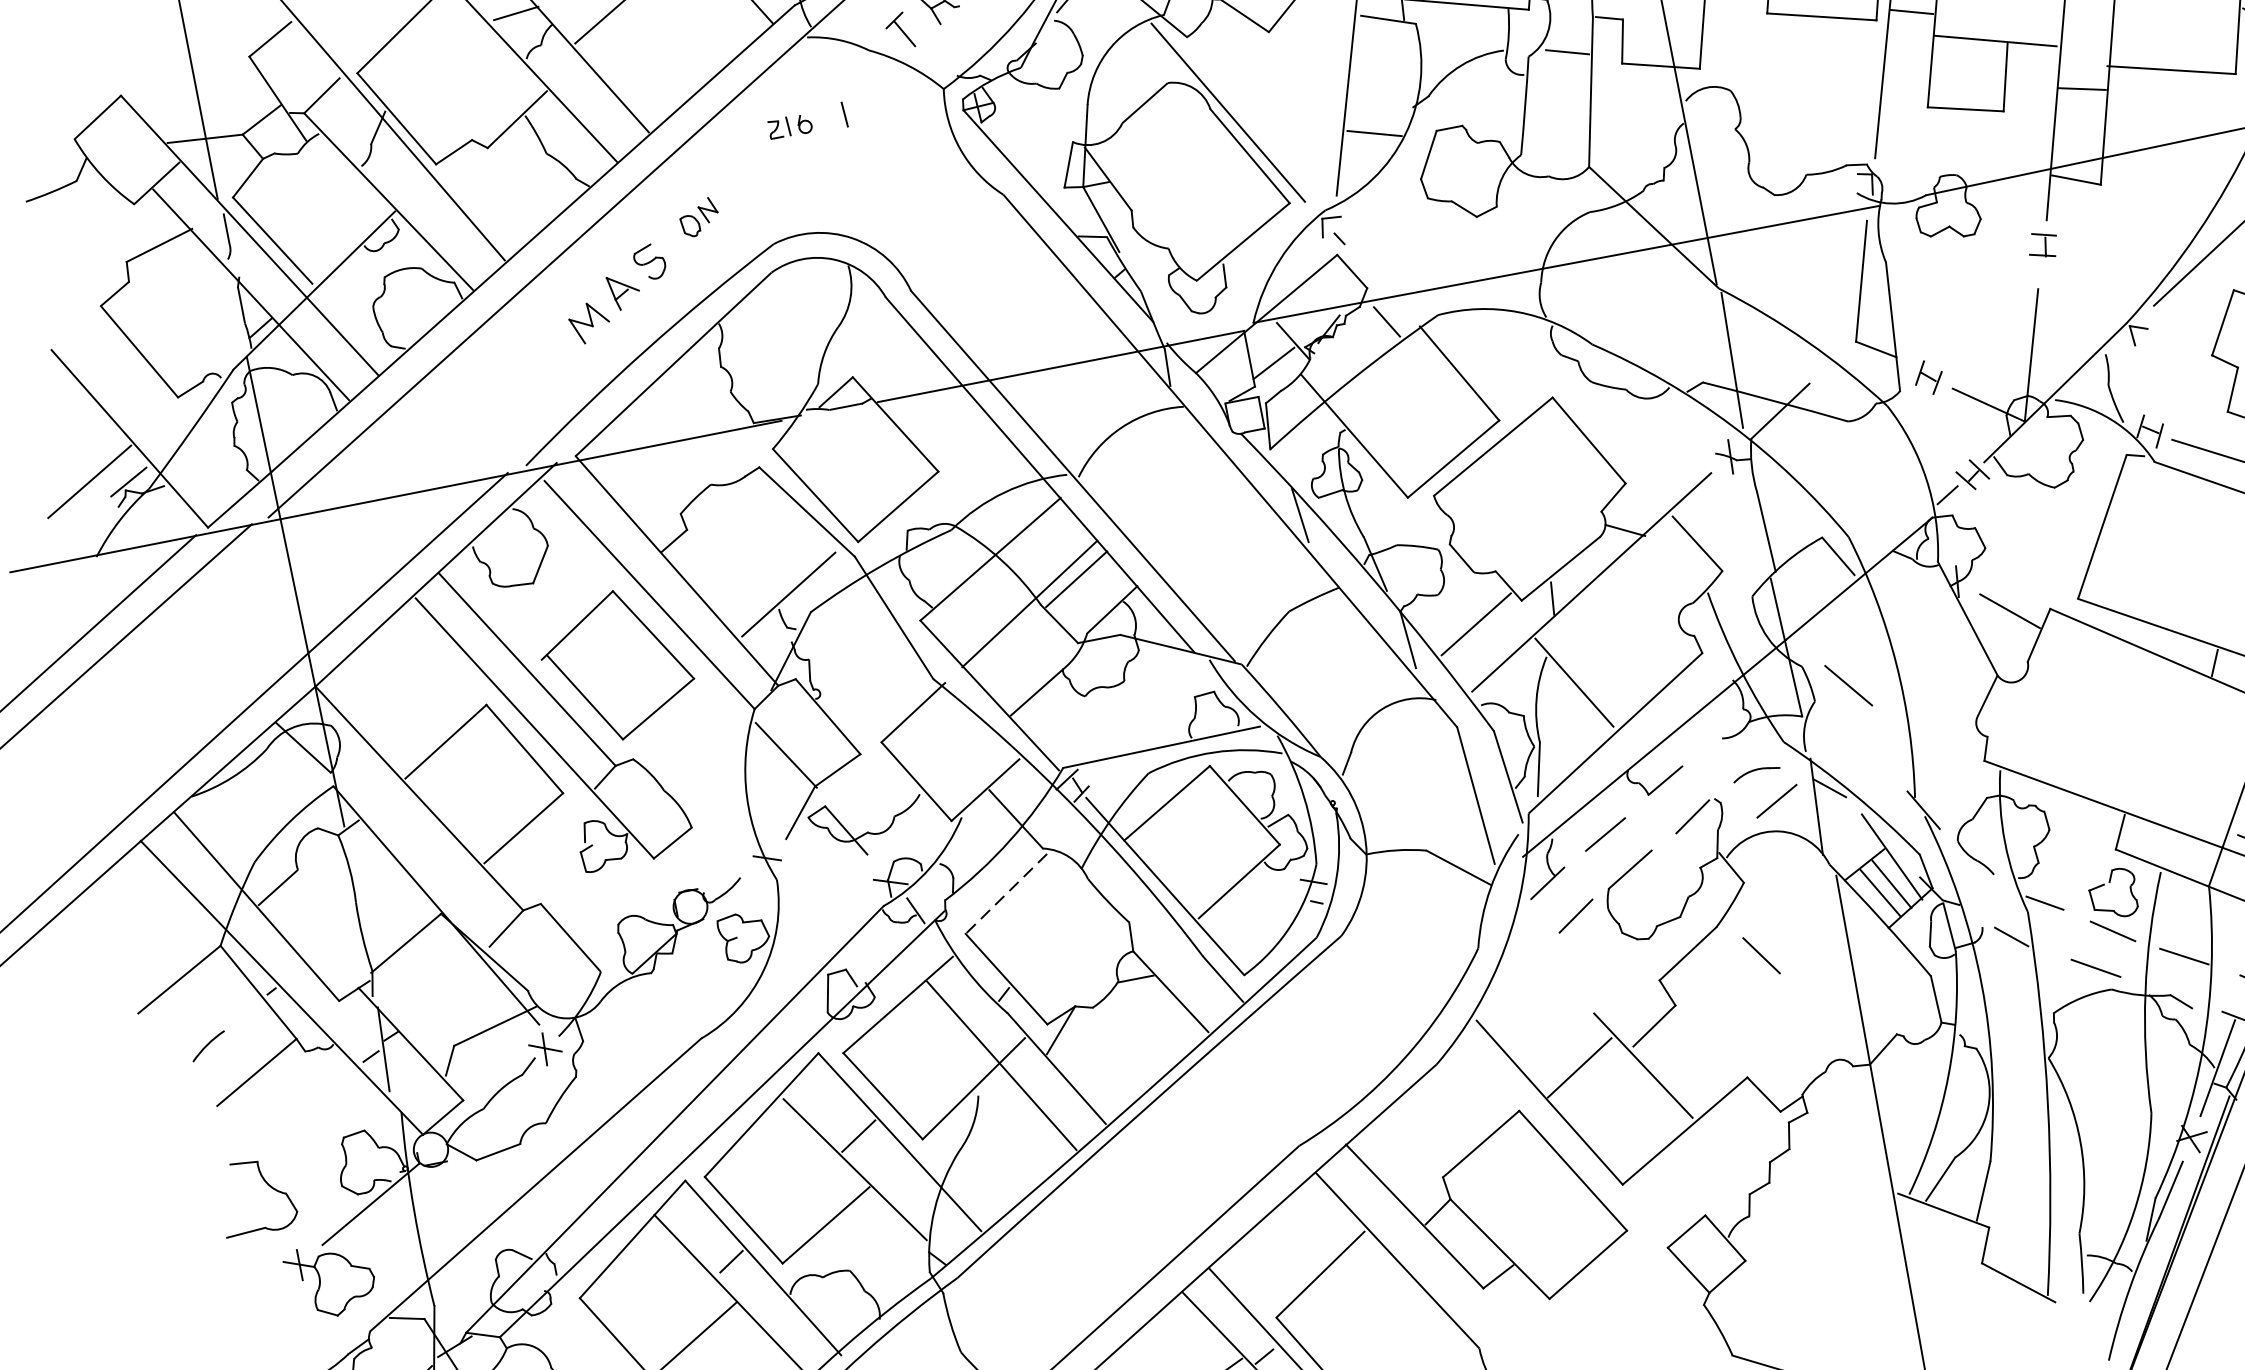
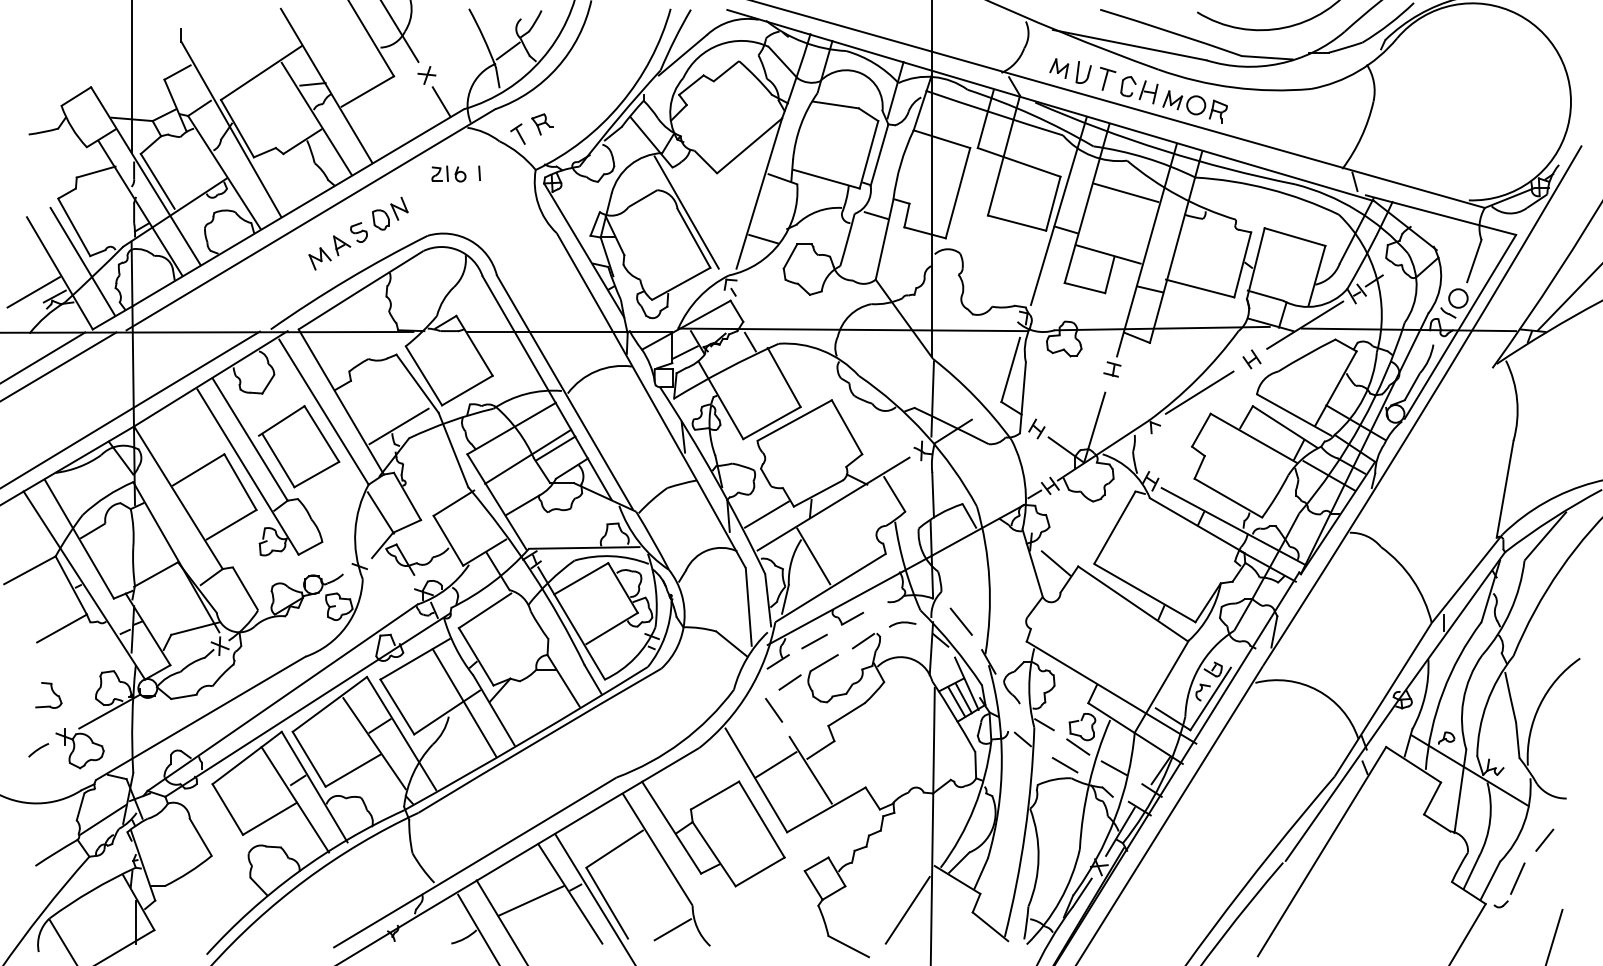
part: (789, 125) -> (448, 173), size x1.43
part: (699, 217) -> (390, 213), size x1.67
line: (166, 409) -> (82, 261), added
line: (1847, 685) -> (960, 621), moved
line: (1776, 801) -> (910, 641), removed
line: (1005, 895) -> (484, 611), dashed -> solid
line: (1762, 954) -> (774, 709), moved
arc: (208, 1046) -> (38, 750), moved
part: (256, 1196) -> (48, 695), size x0.62
line: (1864, 1282) -> (907, 910), added

